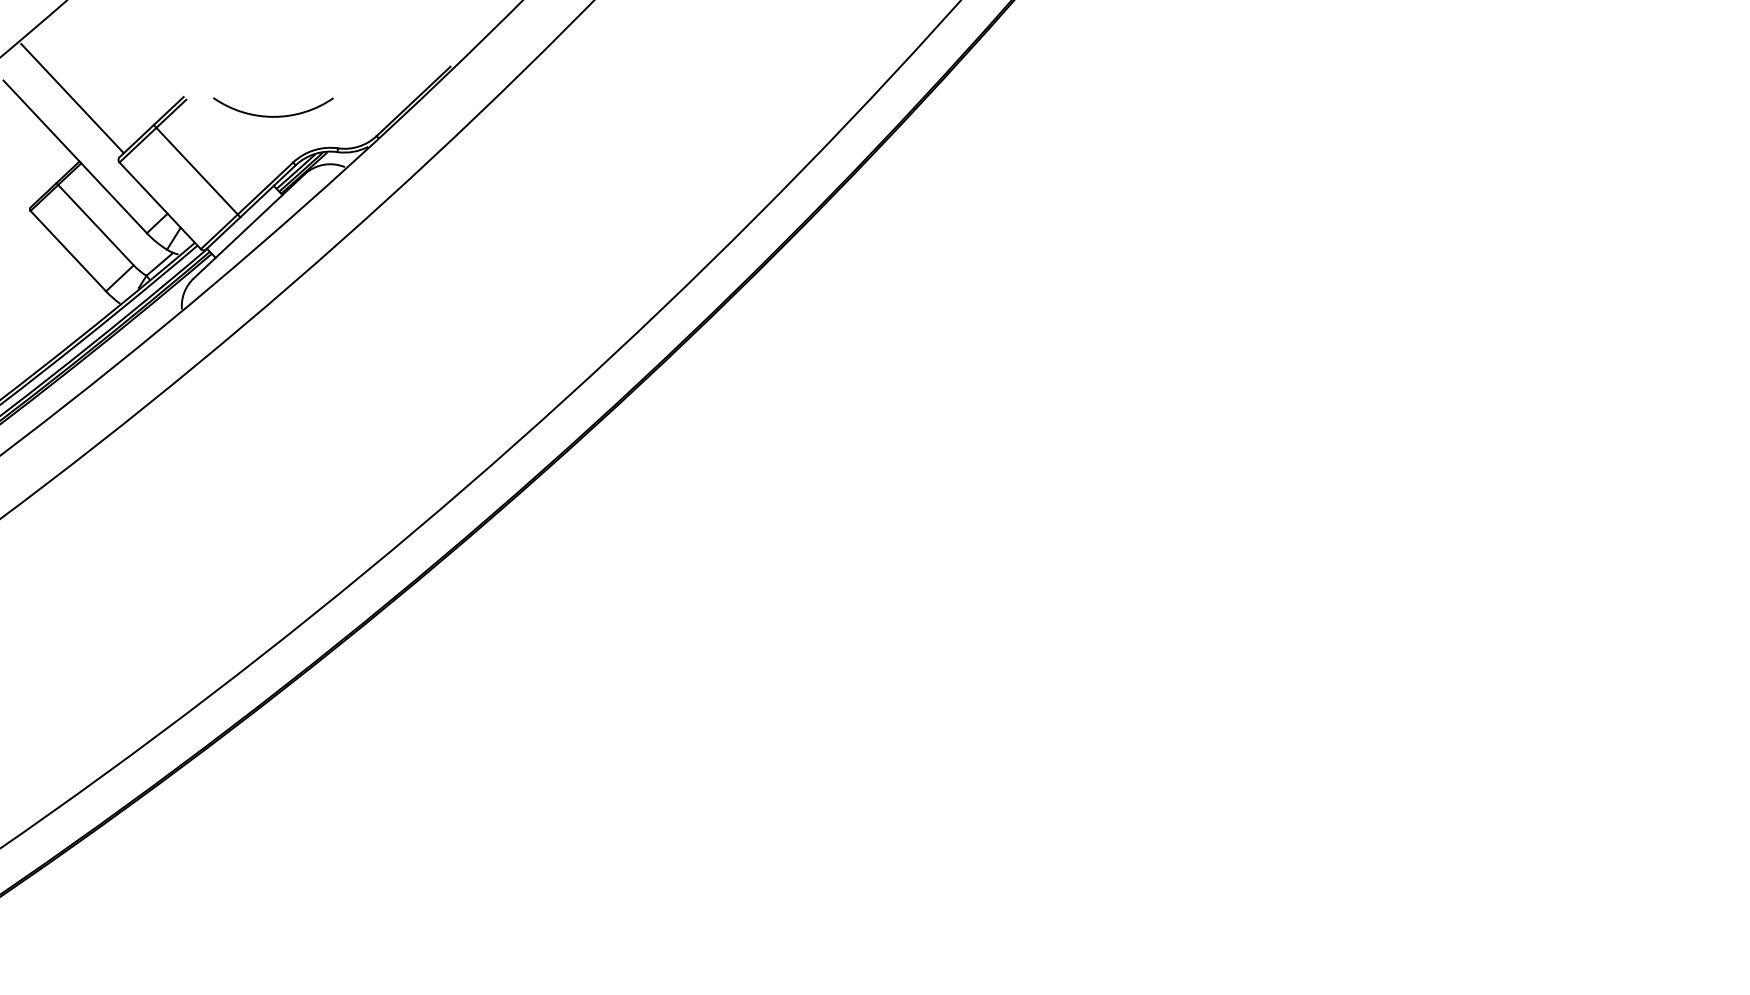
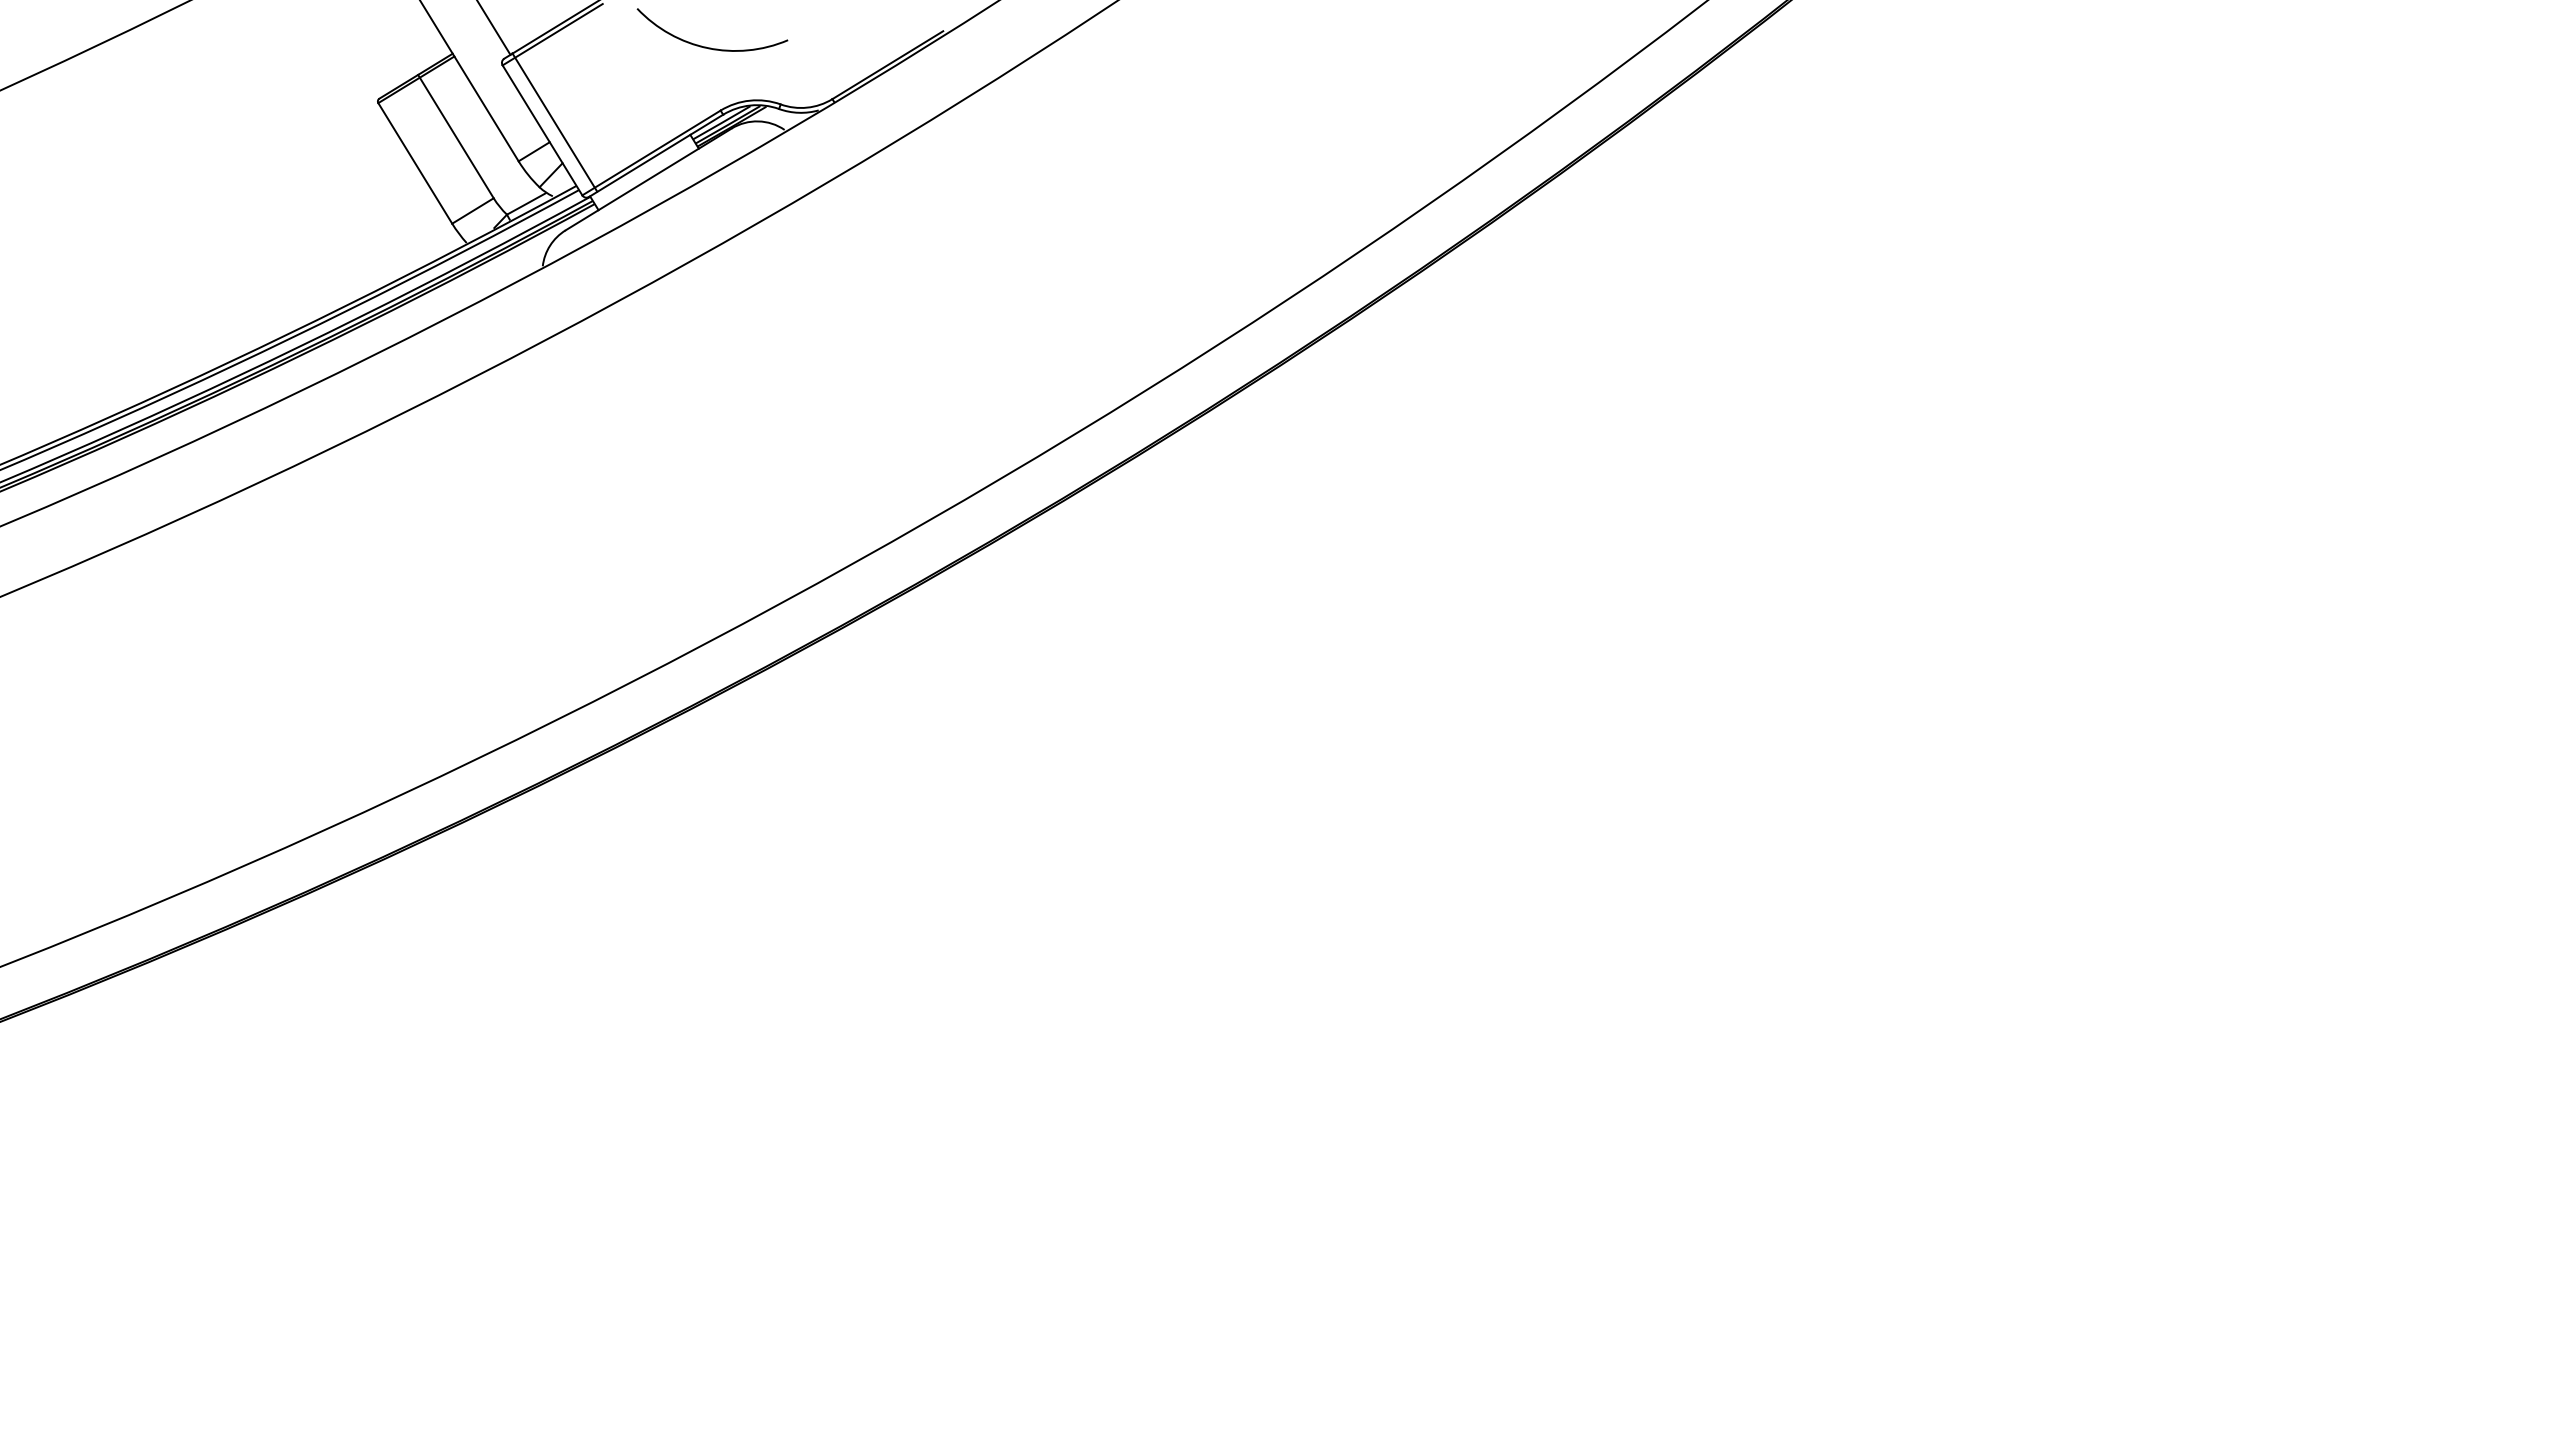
line: (196, 171) -> (554, 122), moved

